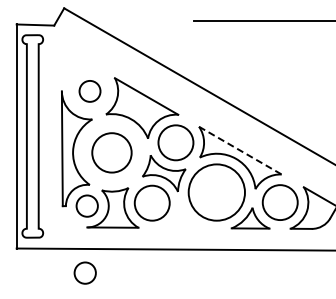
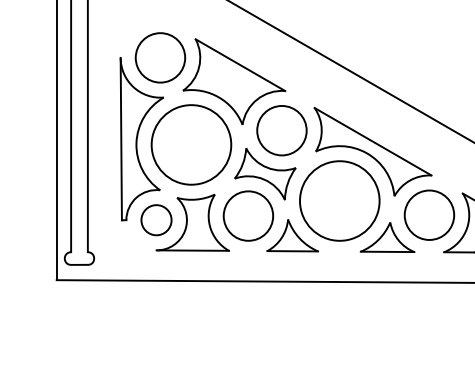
circle: (89, 91) -> (159, 58), size x1.67
line: (240, 150) -> (373, 141), dashed -> solid
circle: (111, 152) -> (190, 144), size x1.43
part: (183, 217) -> (292, 236), added
circle: (84, 272) -> (152, 314), removed

